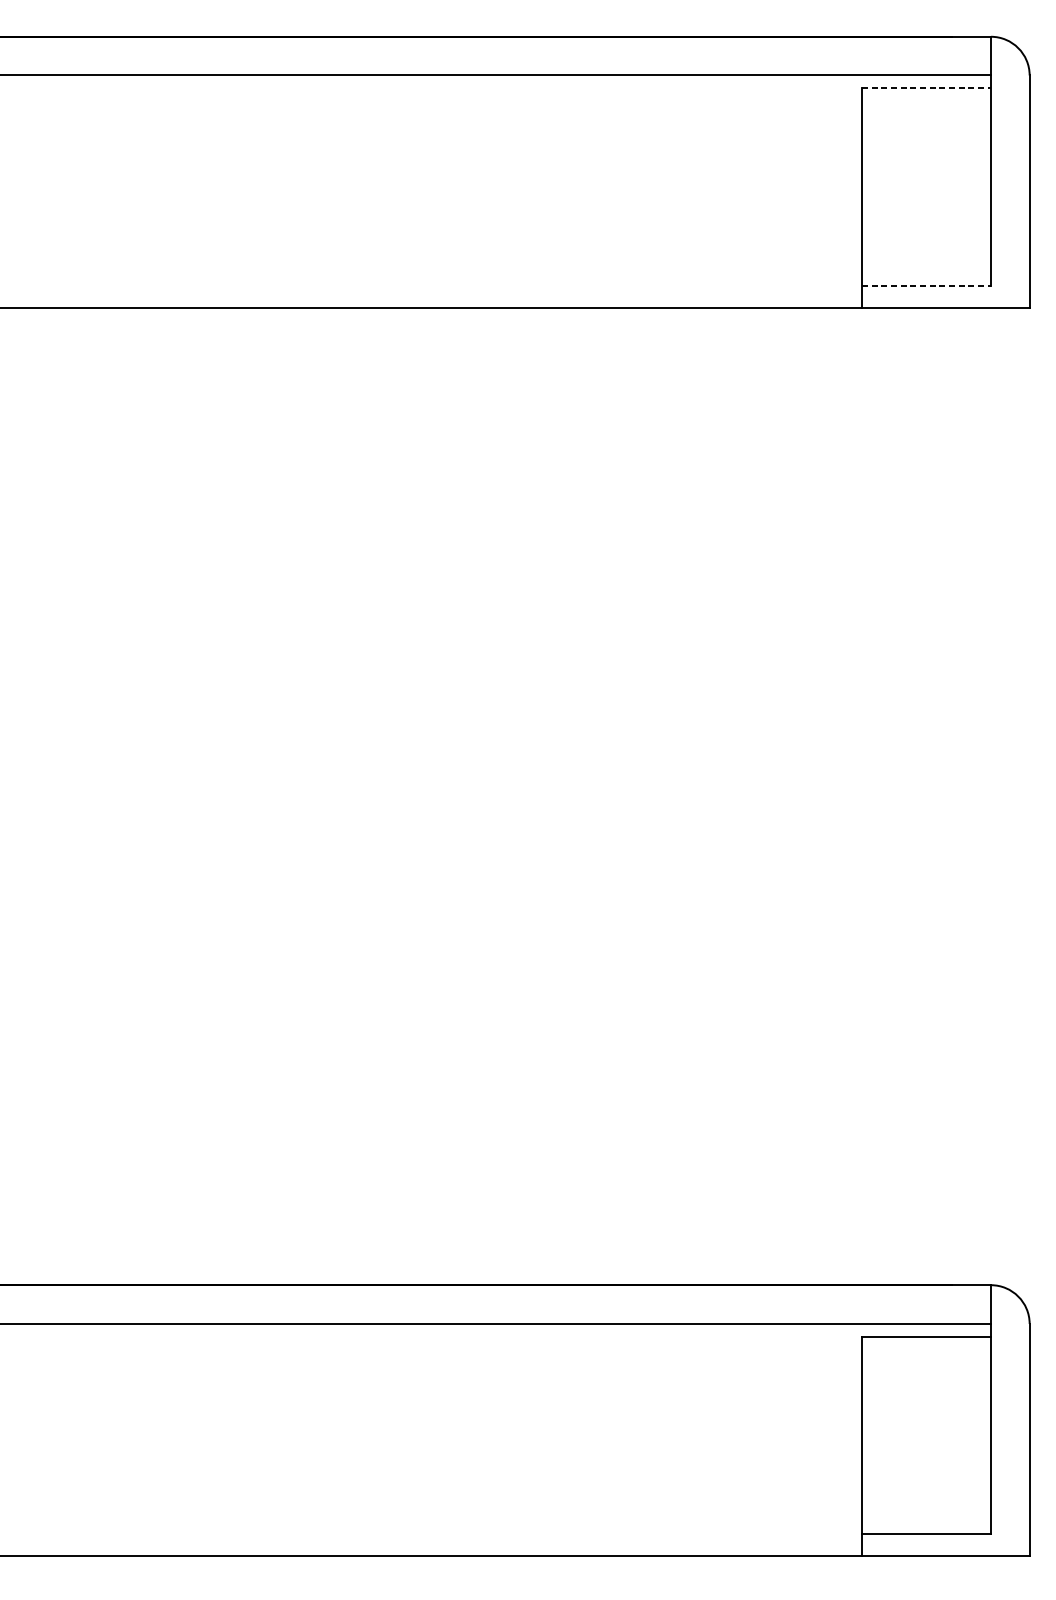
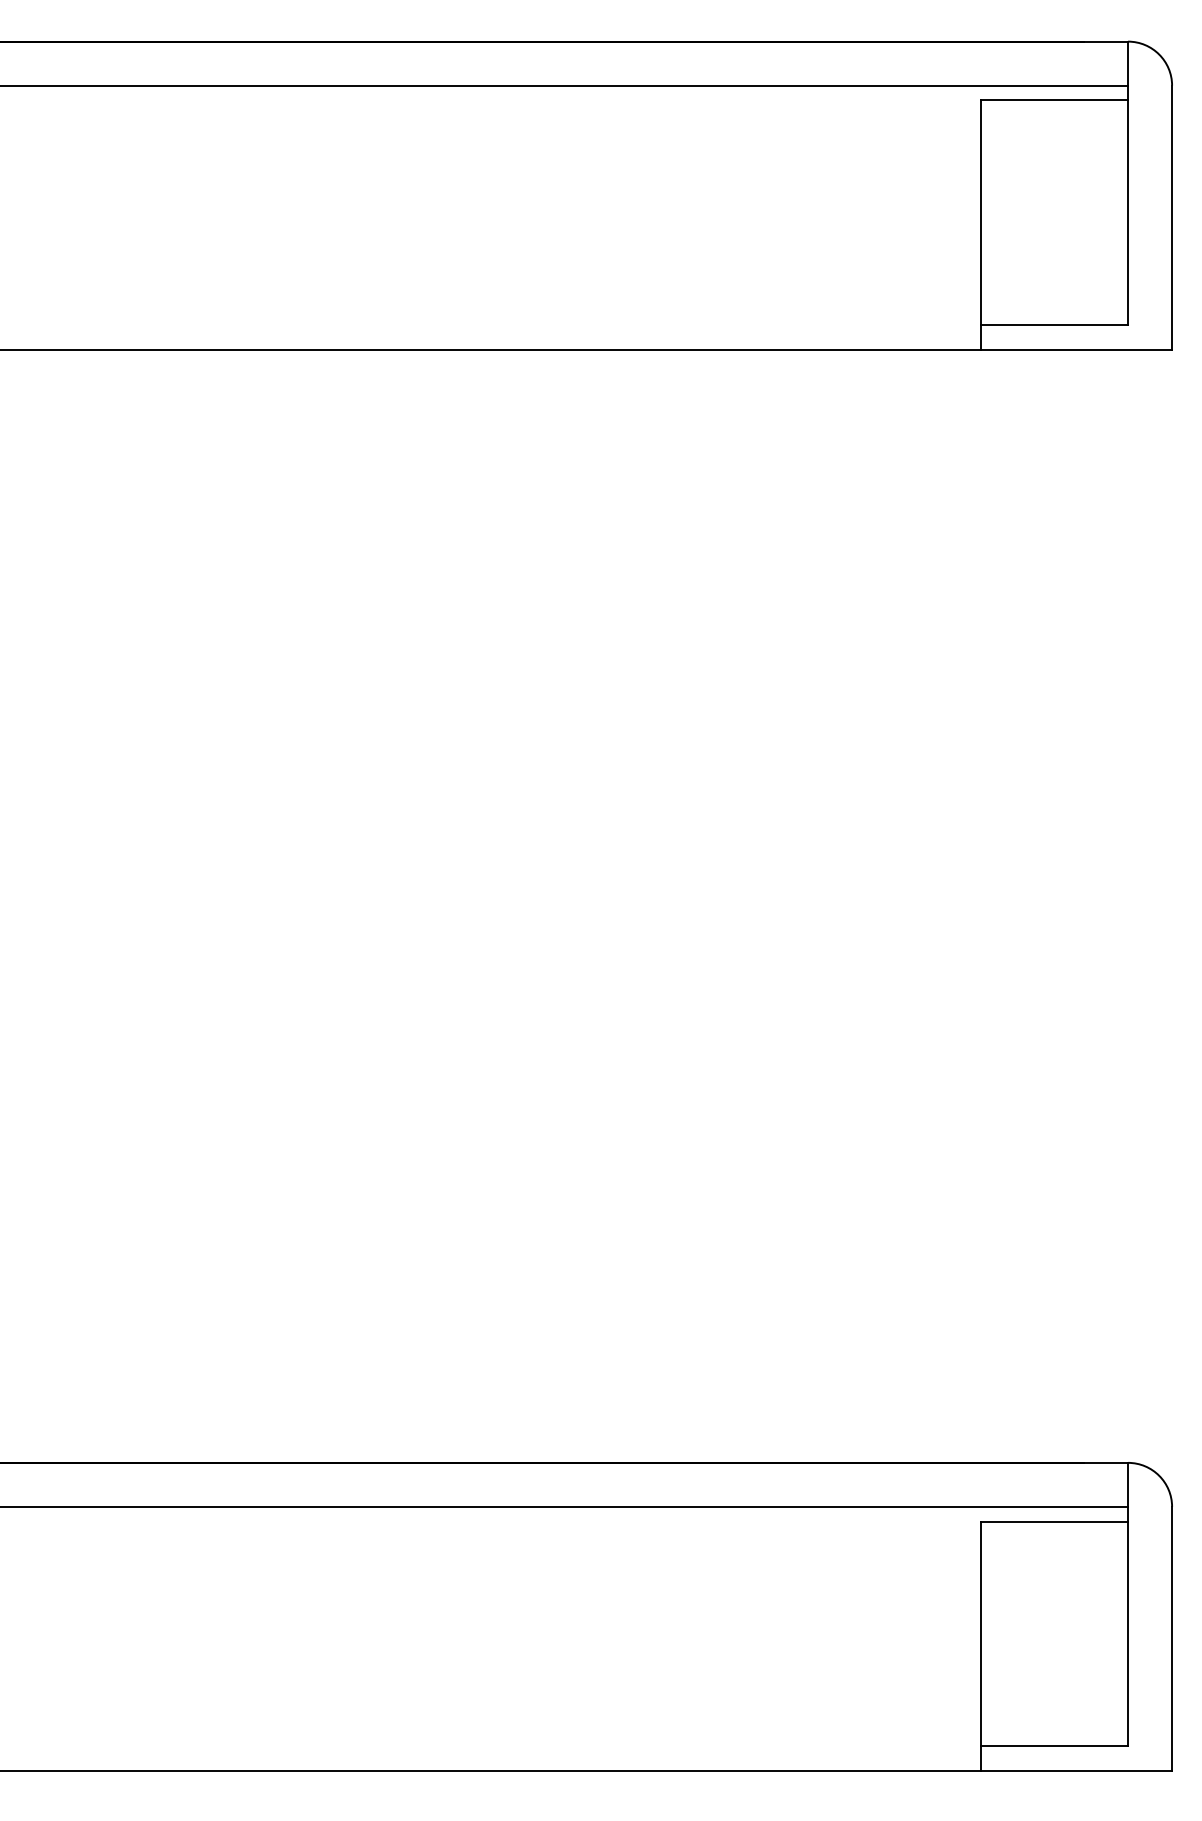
line: (927, 88) -> (1055, 100), dashed -> solid
line: (927, 286) -> (1055, 325), dashed -> solid

